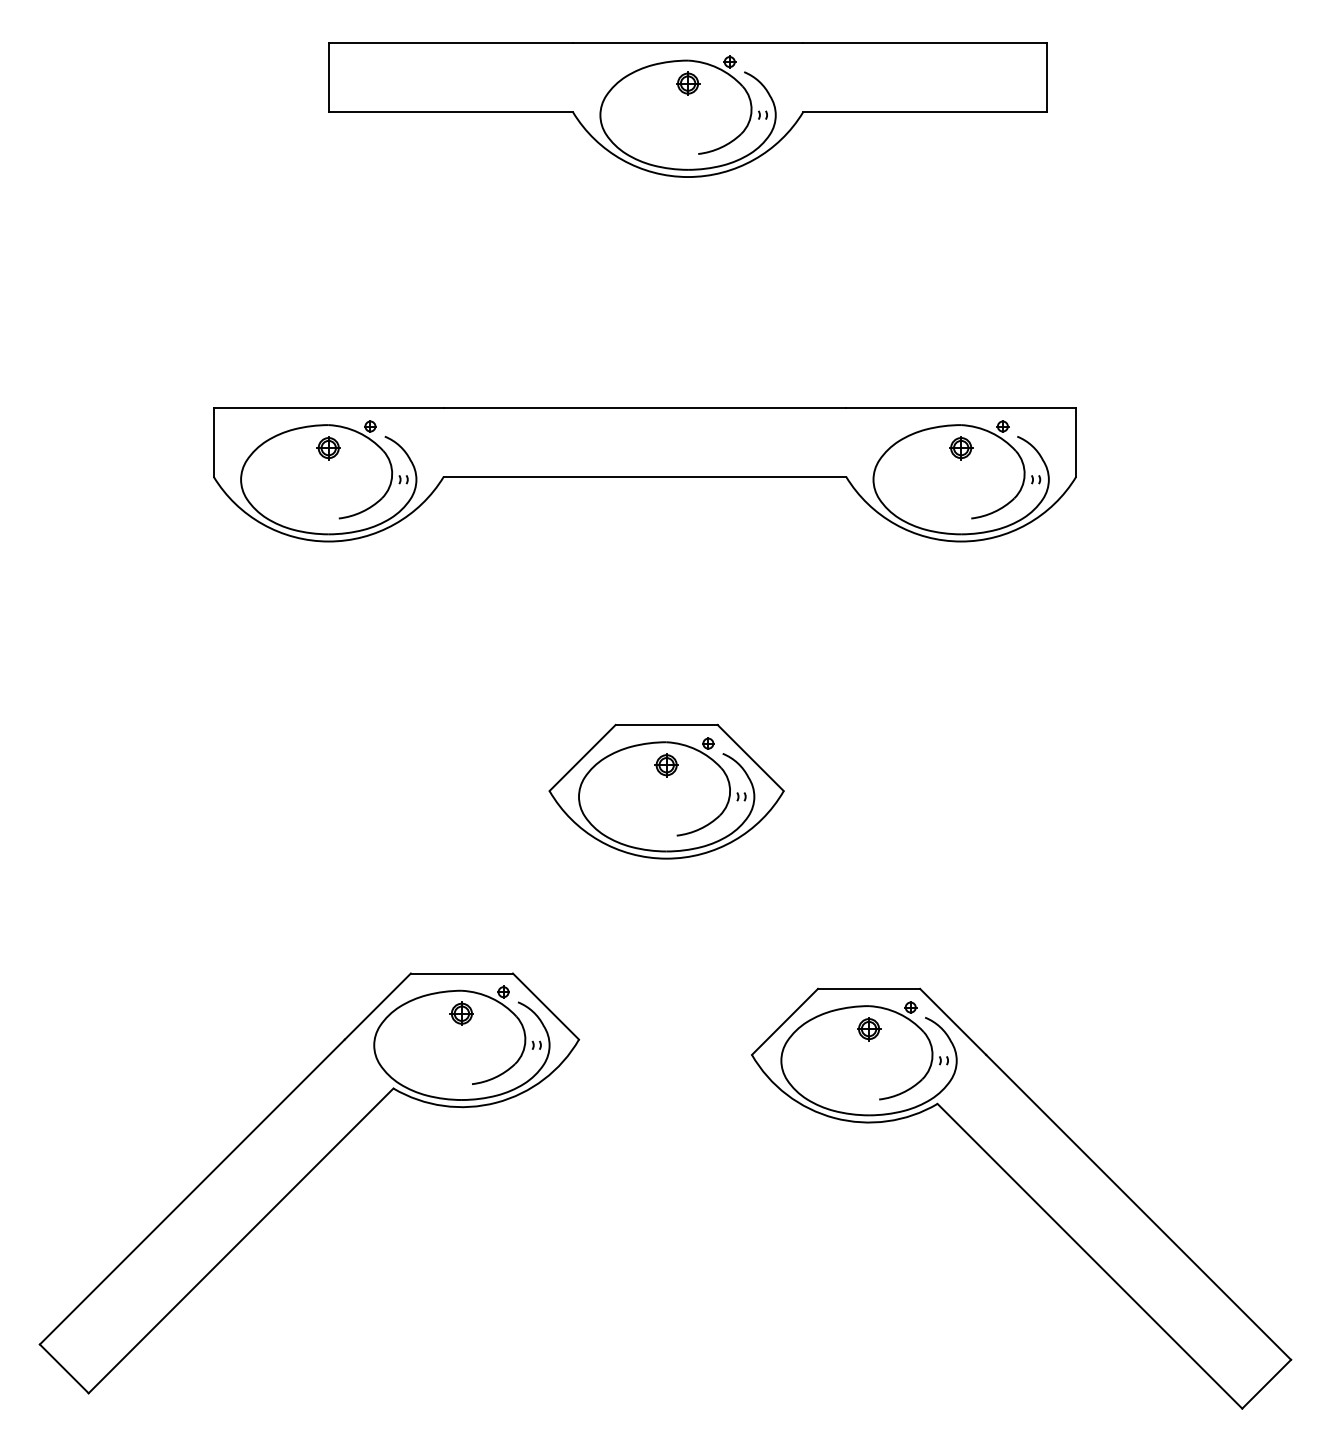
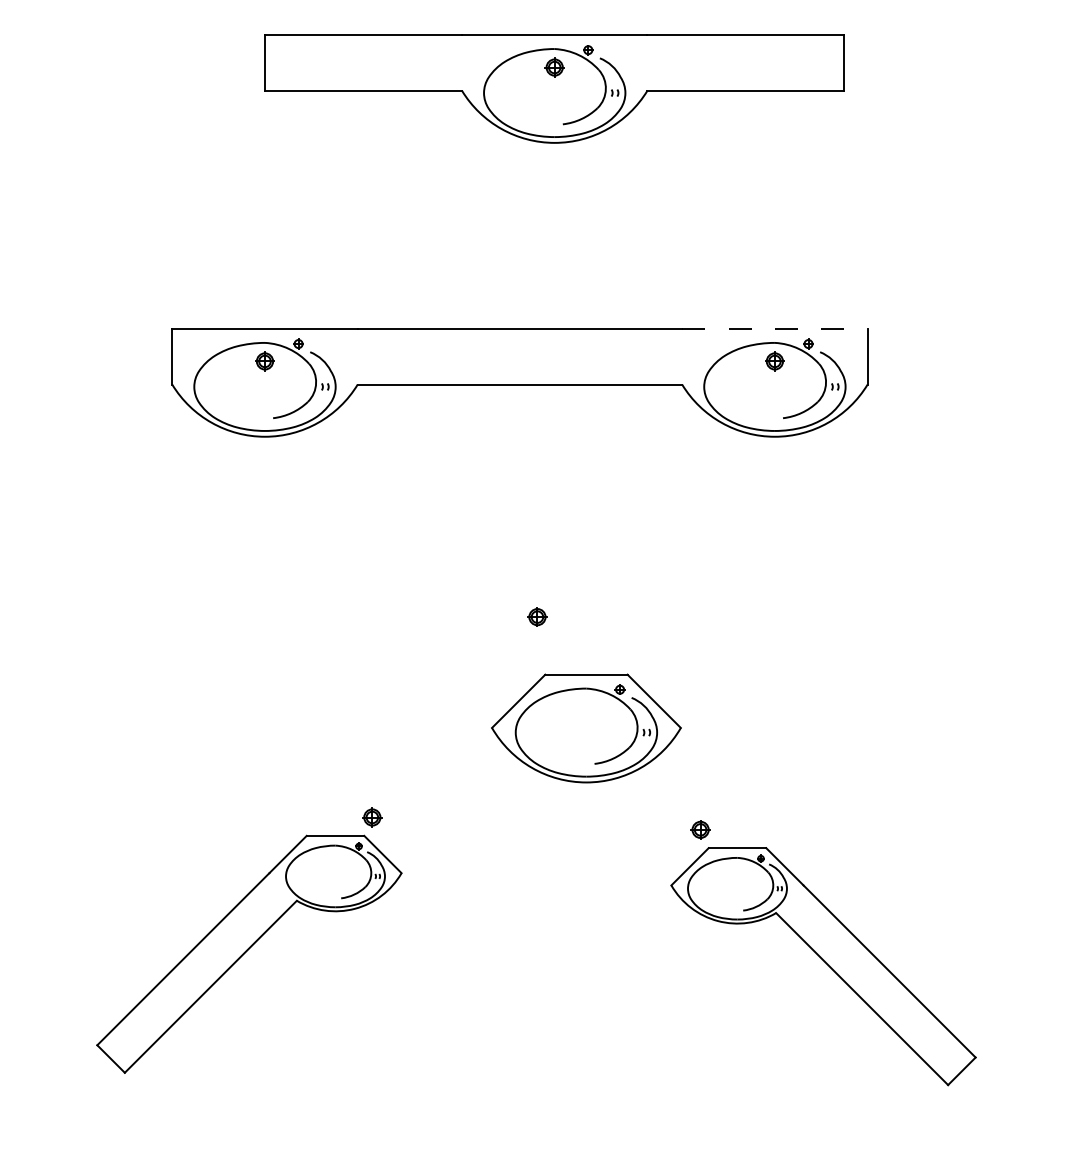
line: (960, 407) -> (774, 328), solid -> dashed
part: (666, 791) -> (586, 728), moved
part: (309, 1183) -> (249, 954), size x0.7
part: (1021, 1198) -> (823, 966), size x0.7

